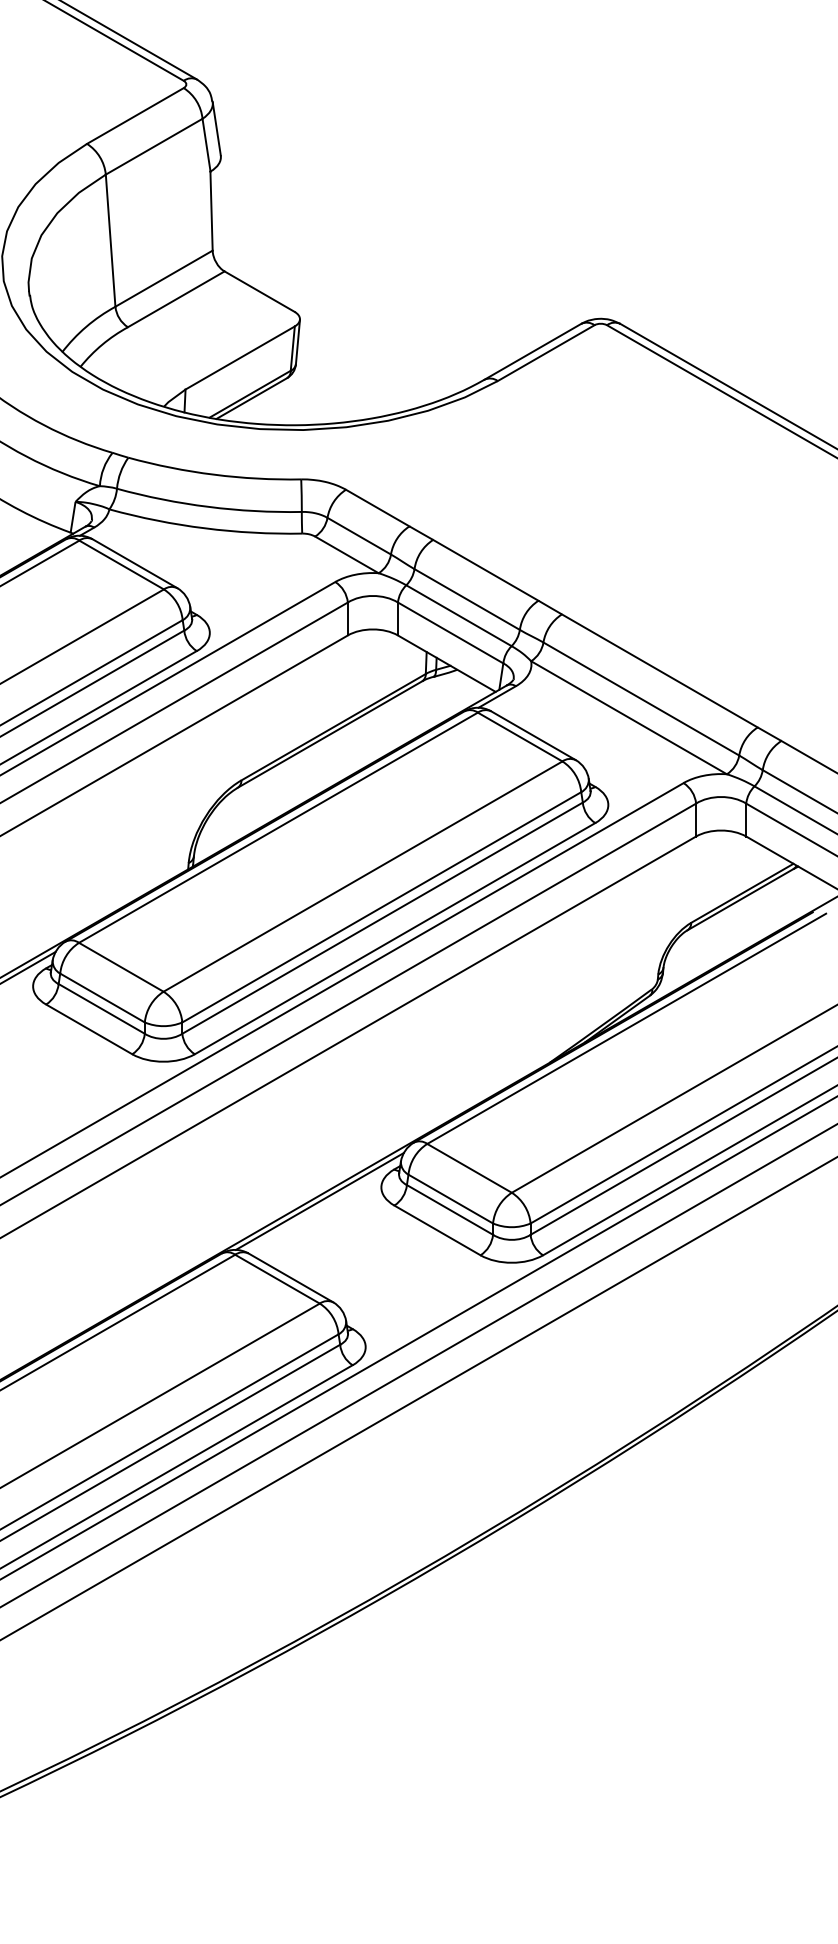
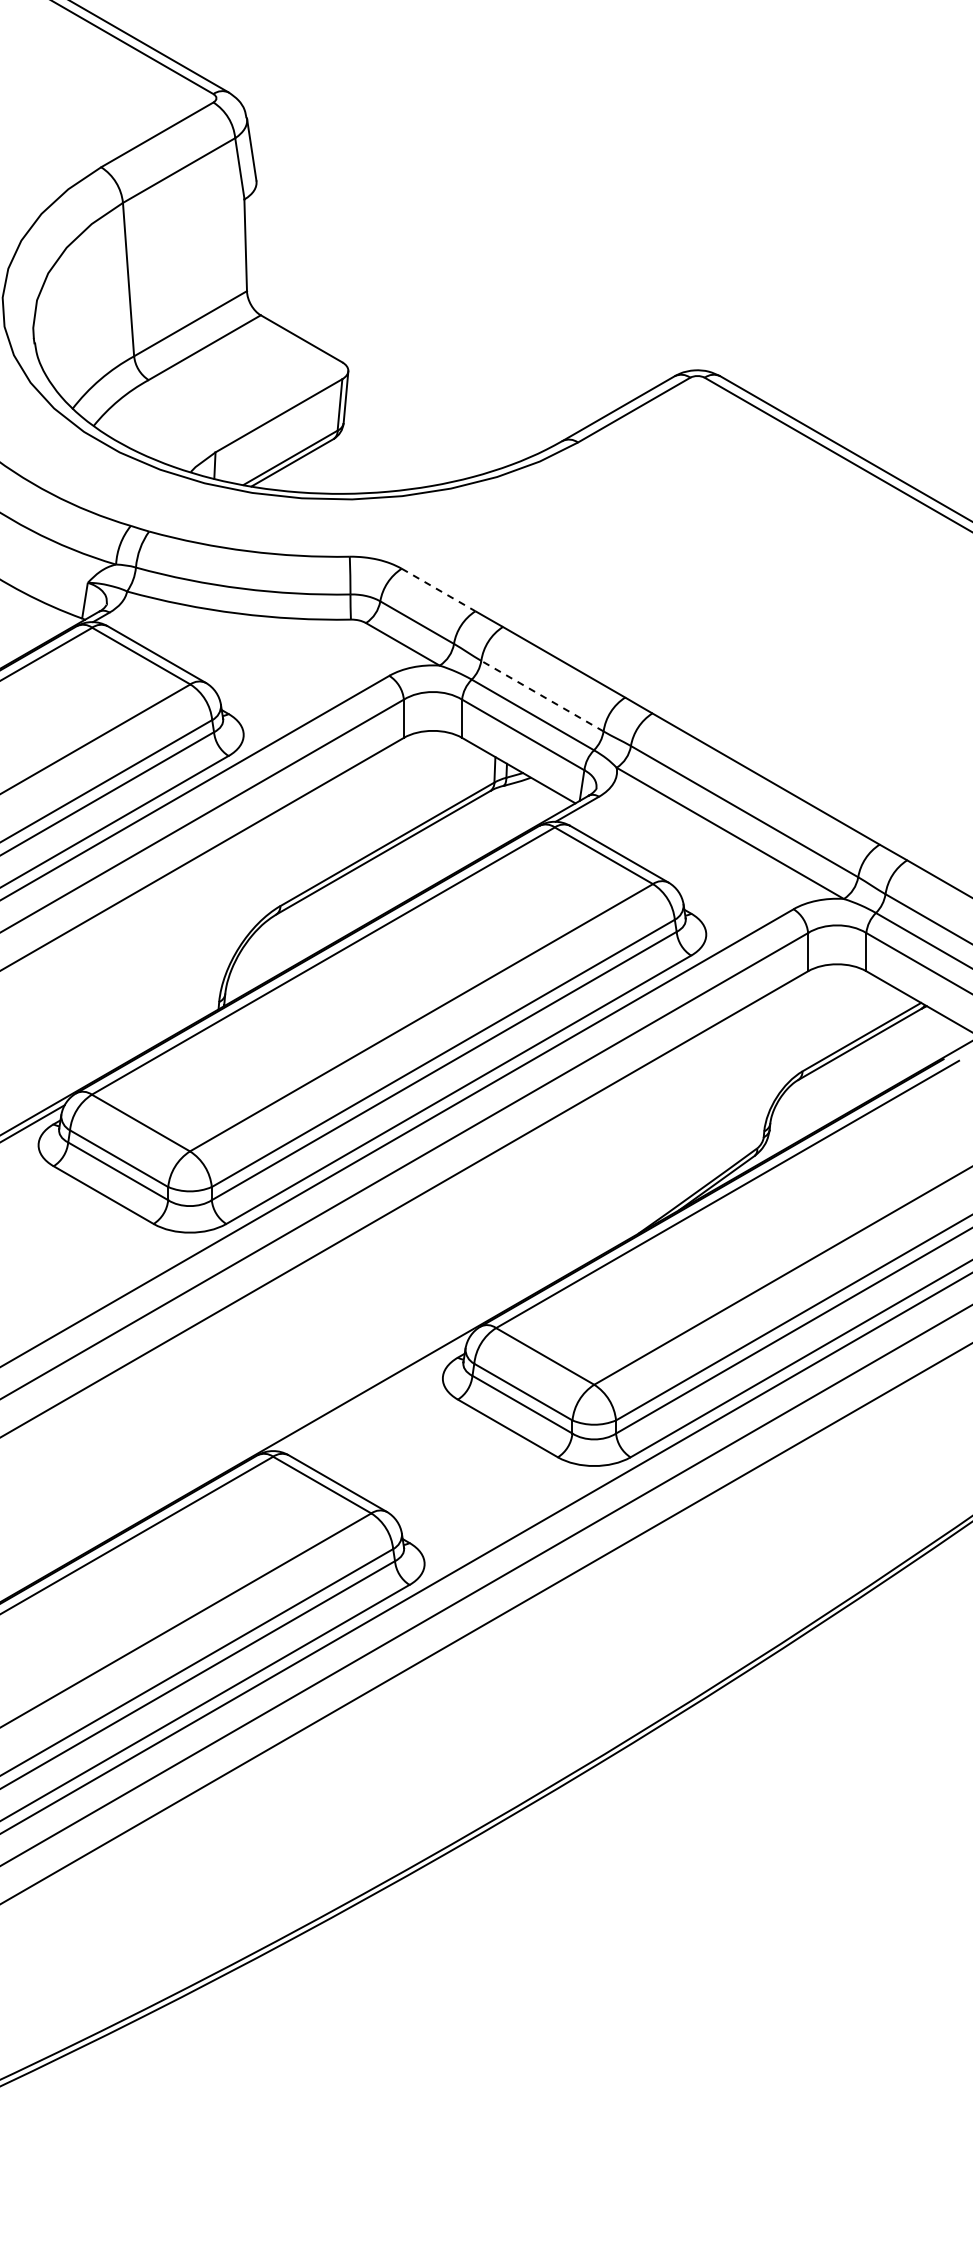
line: (377, 507) -> (438, 589), solid -> dashed
line: (467, 599) -> (542, 696), solid -> dashed
line: (319, 1201) -> (371, 1394), removed

